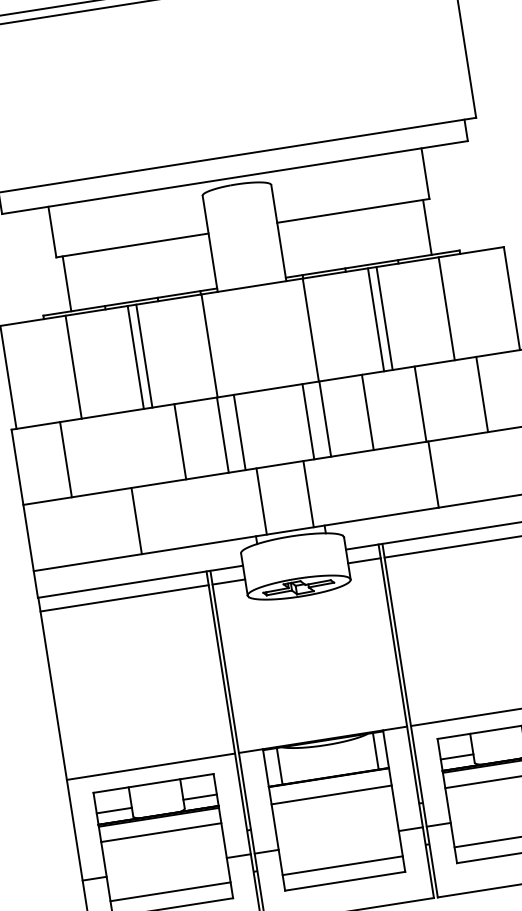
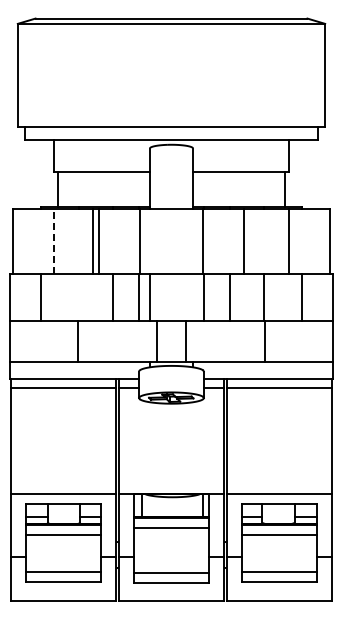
line: (384, 317) -> (249, 240), removed
line: (73, 365) -> (54, 240), solid -> dashed
line: (308, 420) -> (193, 296), removed

